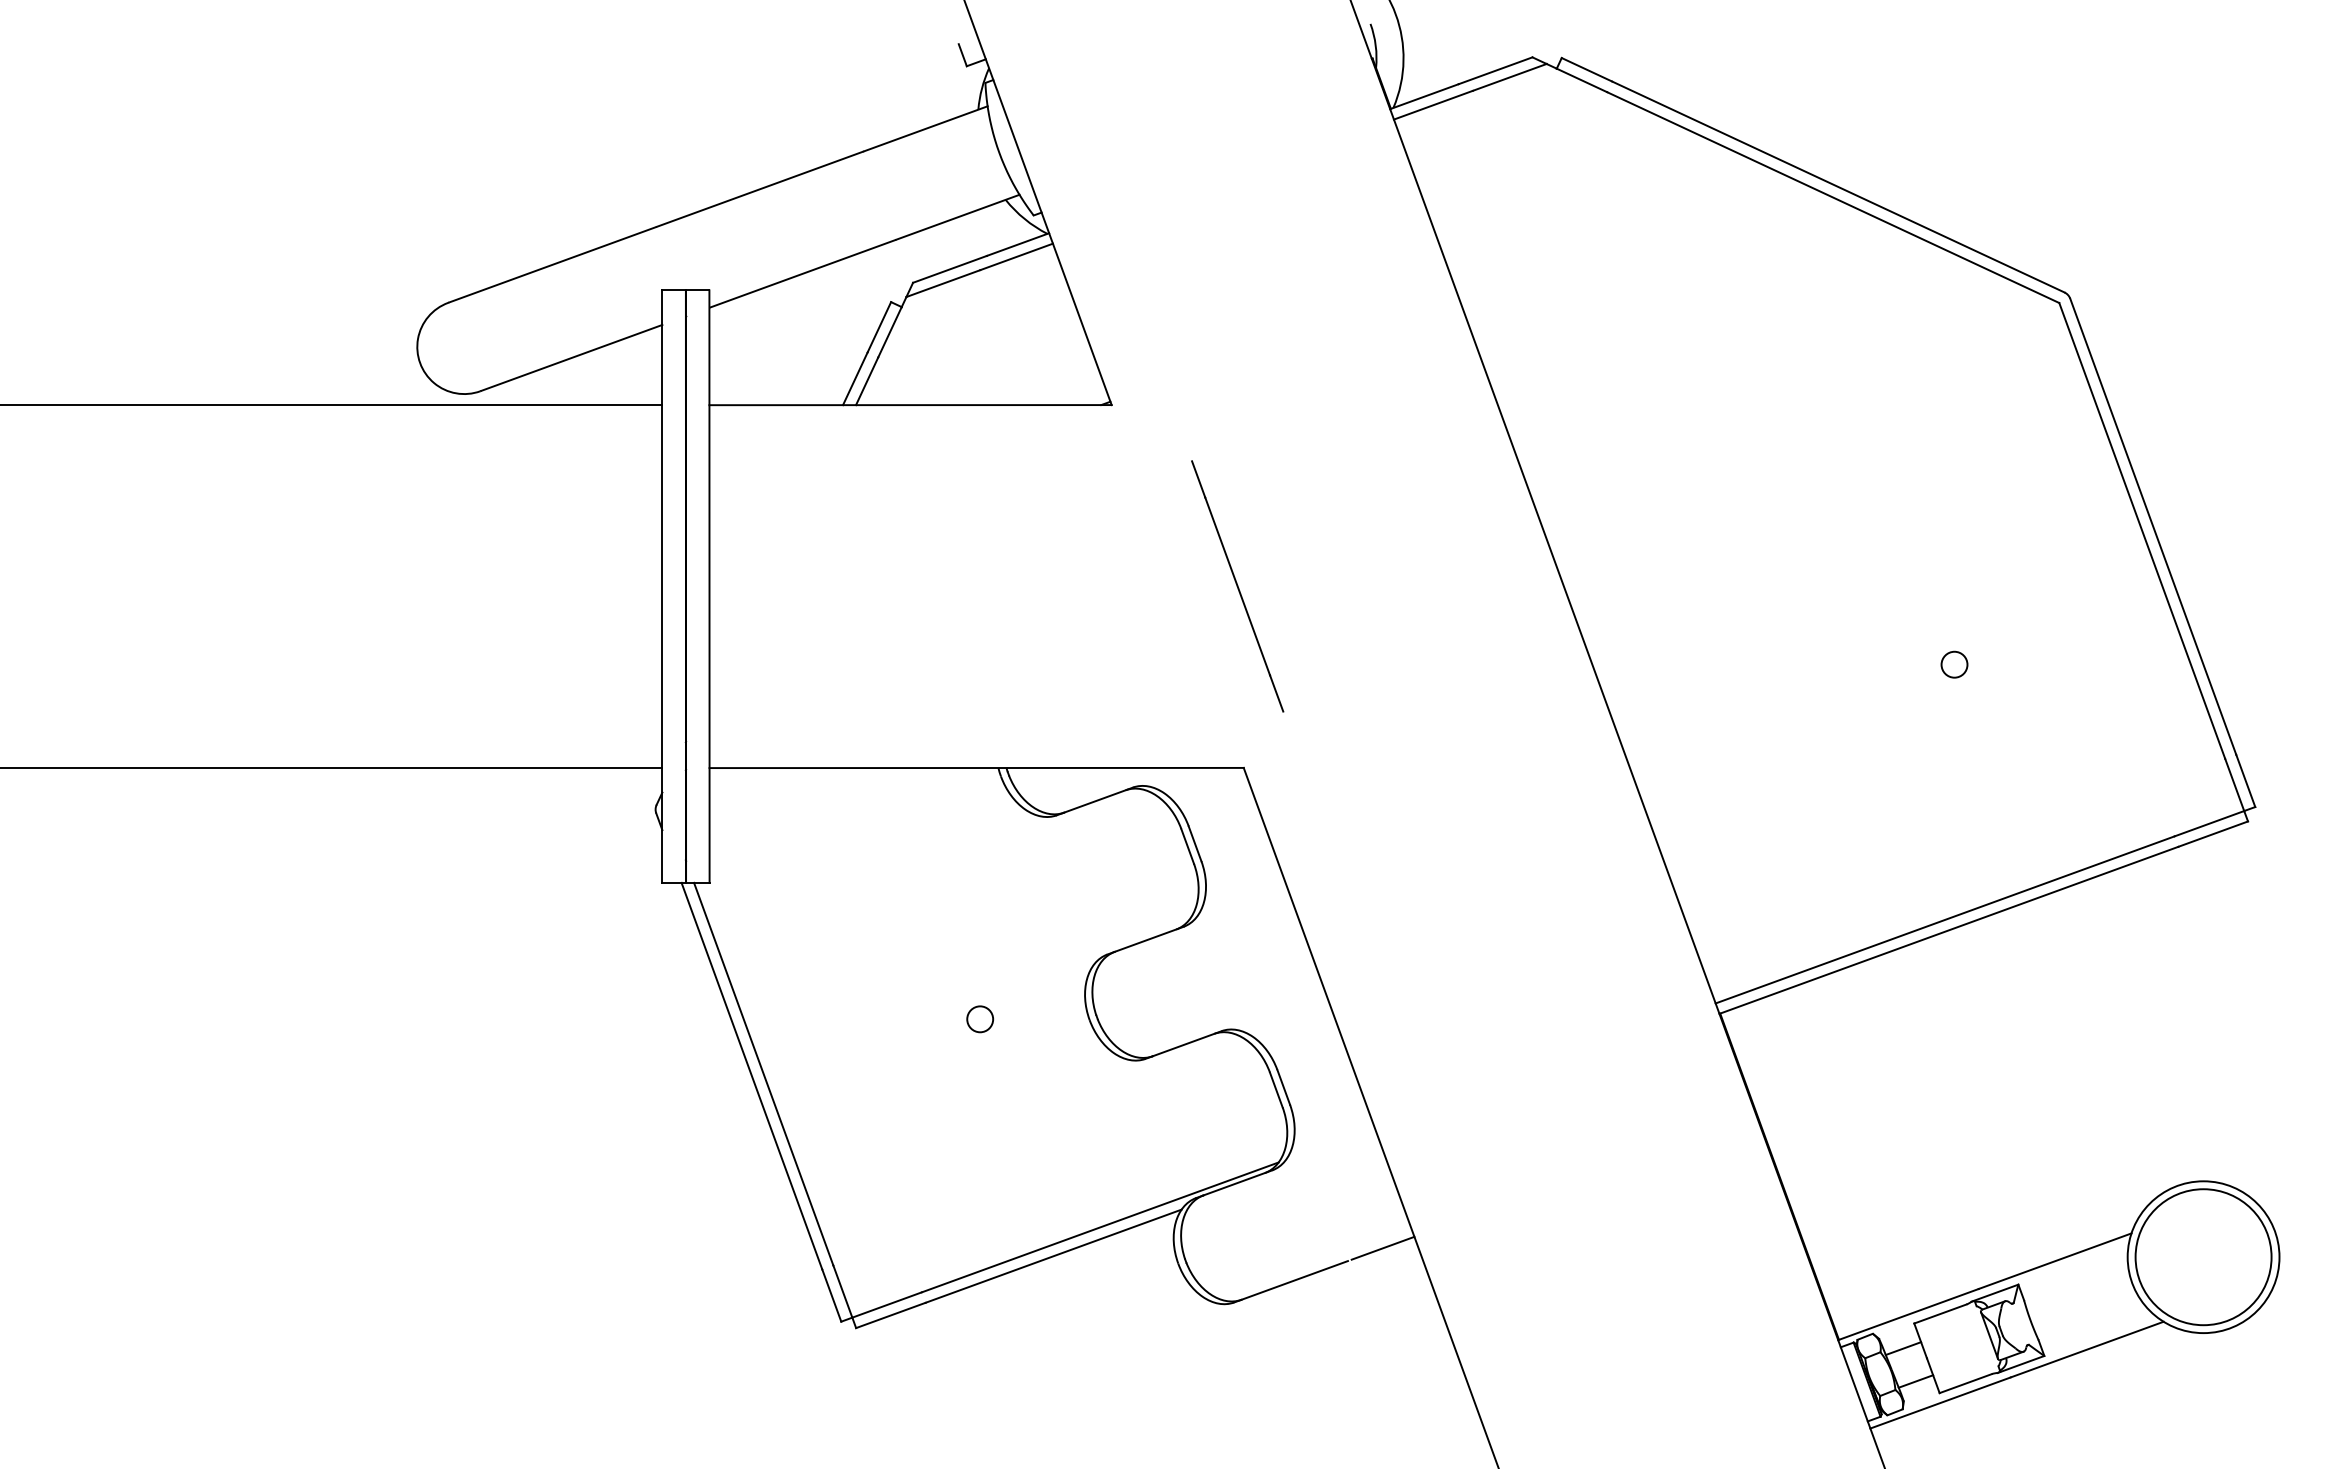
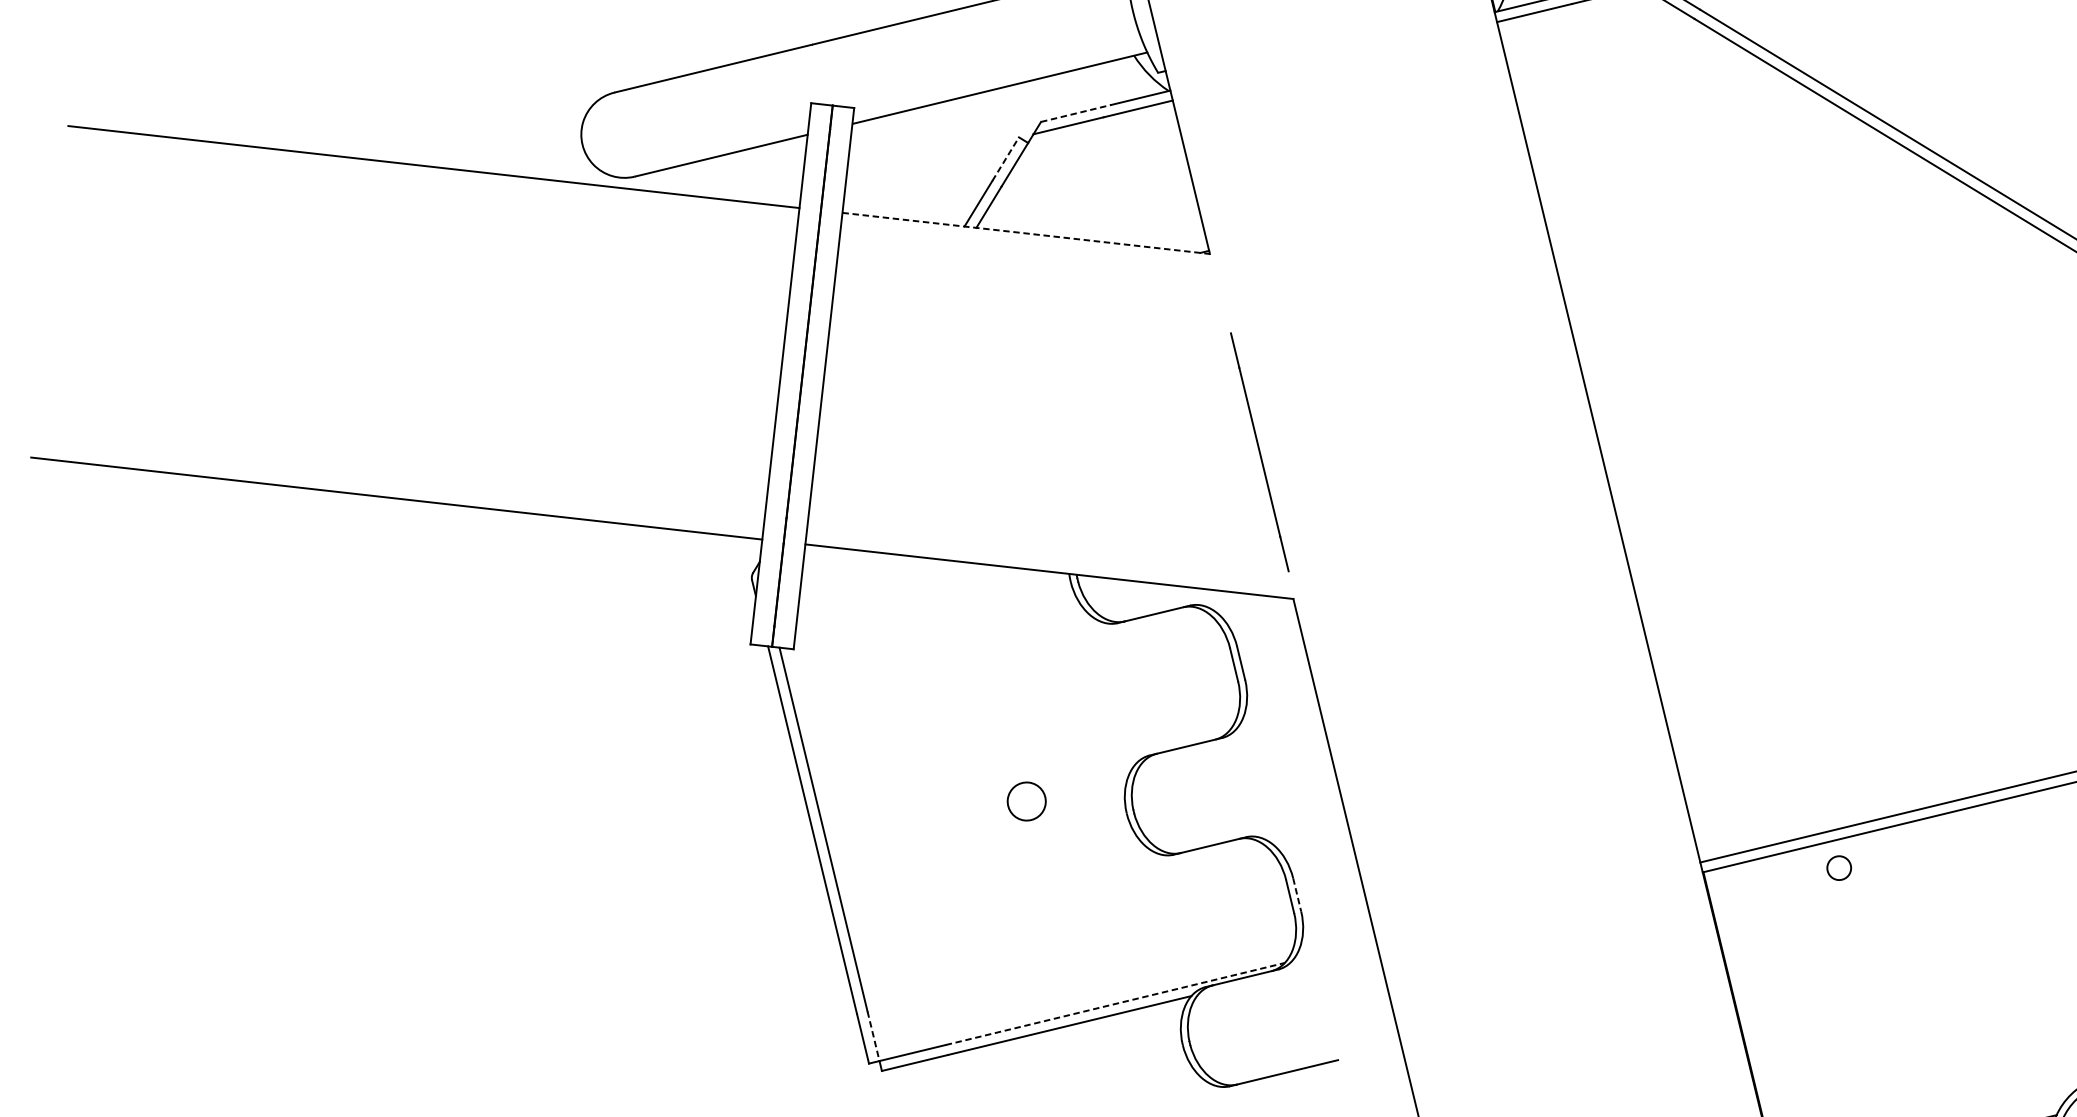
line: (950, 269) -> (1076, 113), solid -> dashed
line: (879, 327) -> (1005, 159), solid -> dashed
line: (911, 405) -> (1027, 233), solid -> dashed
line: (1237, 586) -> (1259, 452), moved
circle: (1954, 664) -> (1839, 867), moved
circle: (980, 1019) -> (1027, 801), size x1.6
line: (1283, 1087) -> (1296, 894), solid -> dashed
line: (1100, 1227) -> (1115, 1004), solid -> dashed
line: (1382, 1247) -> (1371, 1051), removed
line: (842, 1291) -> (873, 1036), solid -> dashed

